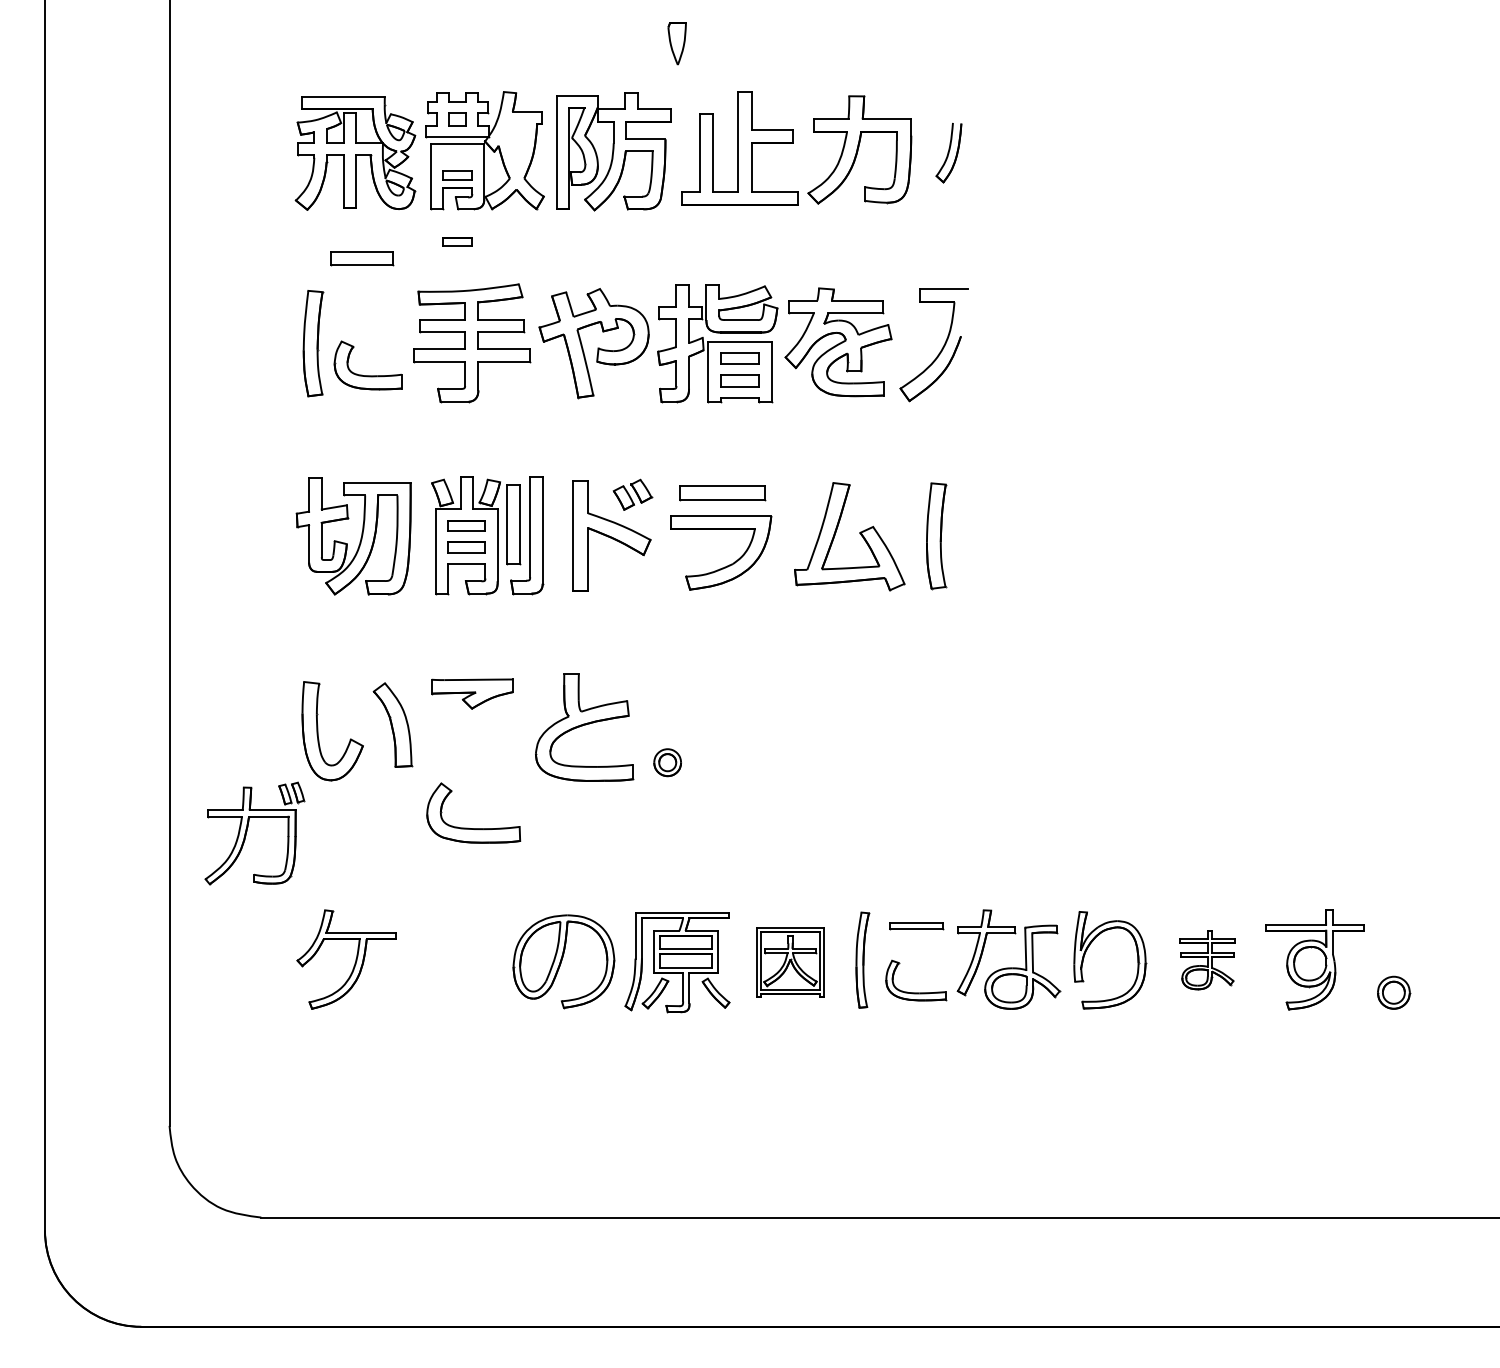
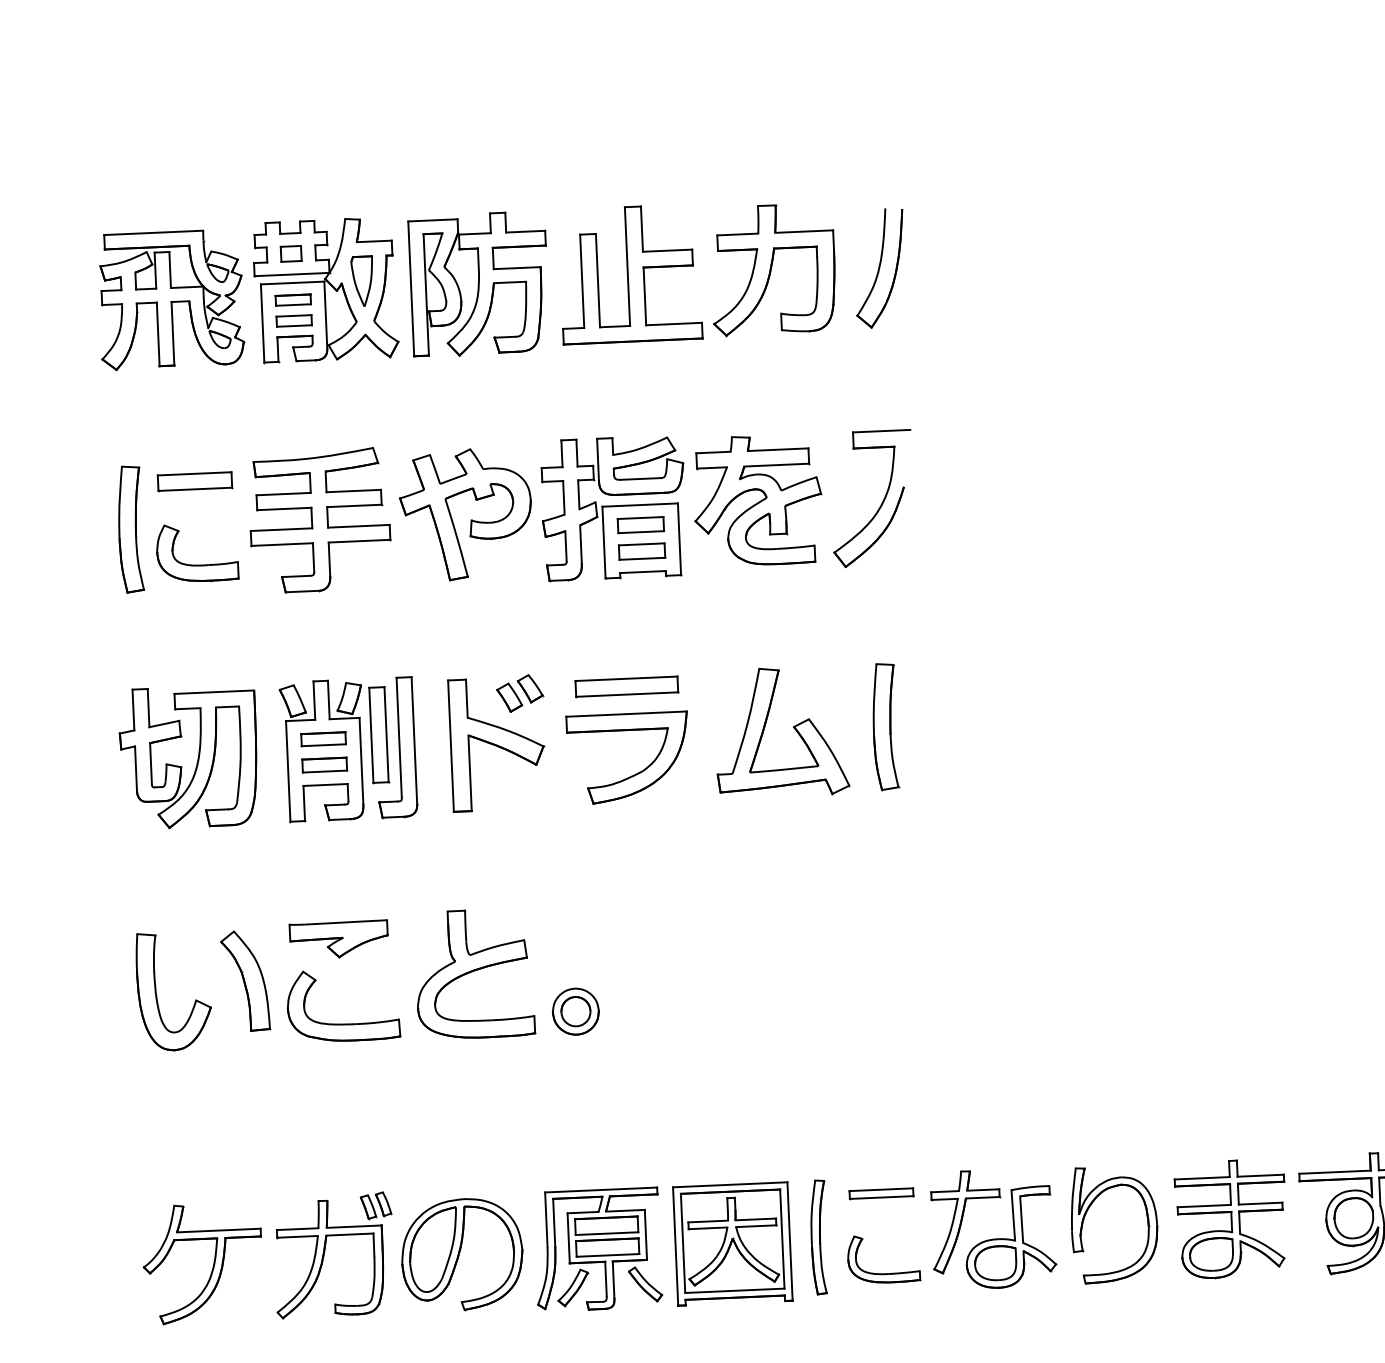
part: (676, 43) -> (361, 281), moved
part: (948, 152) -> (879, 268), size x1.67
part: (457, 241) -> (293, 299), moved
part: (362, 258) -> (195, 480), moved
part: (667, 762) -> (575, 1011), size x1.43
part: (468, 827) -> (337, 1022), moved
part: (247, 831) -> (325, 1253), moved
part: (1207, 960) -> (1230, 1219), size x1.67
part: (790, 962) -> (732, 1243), size x1.43

